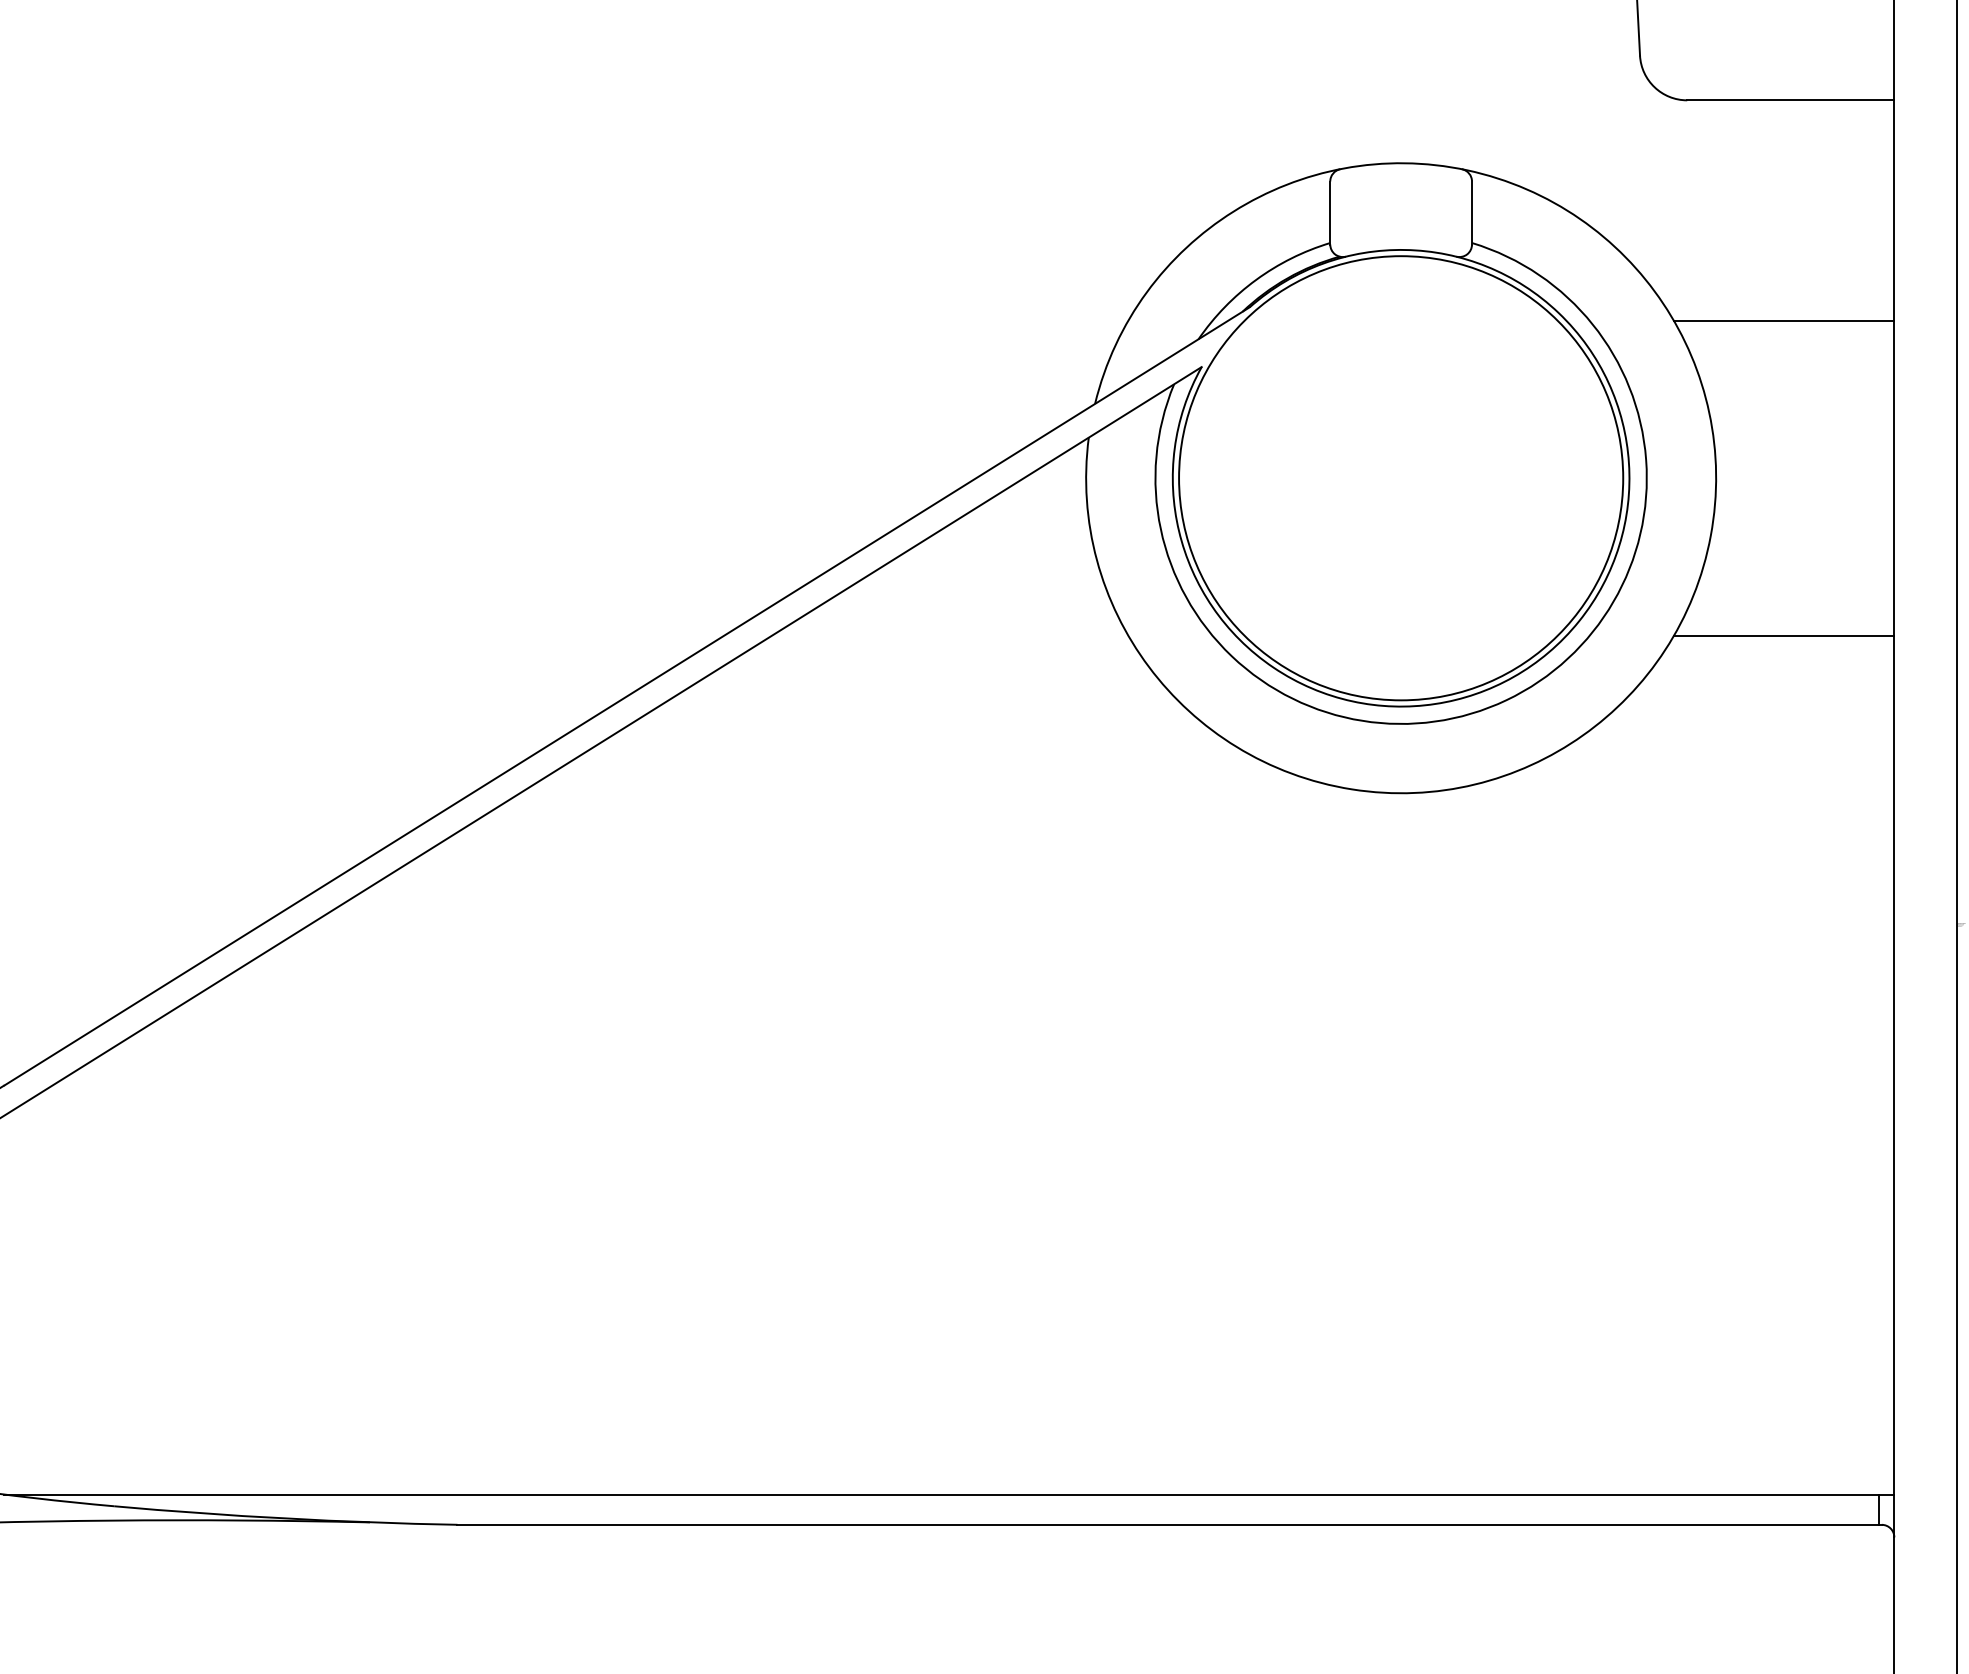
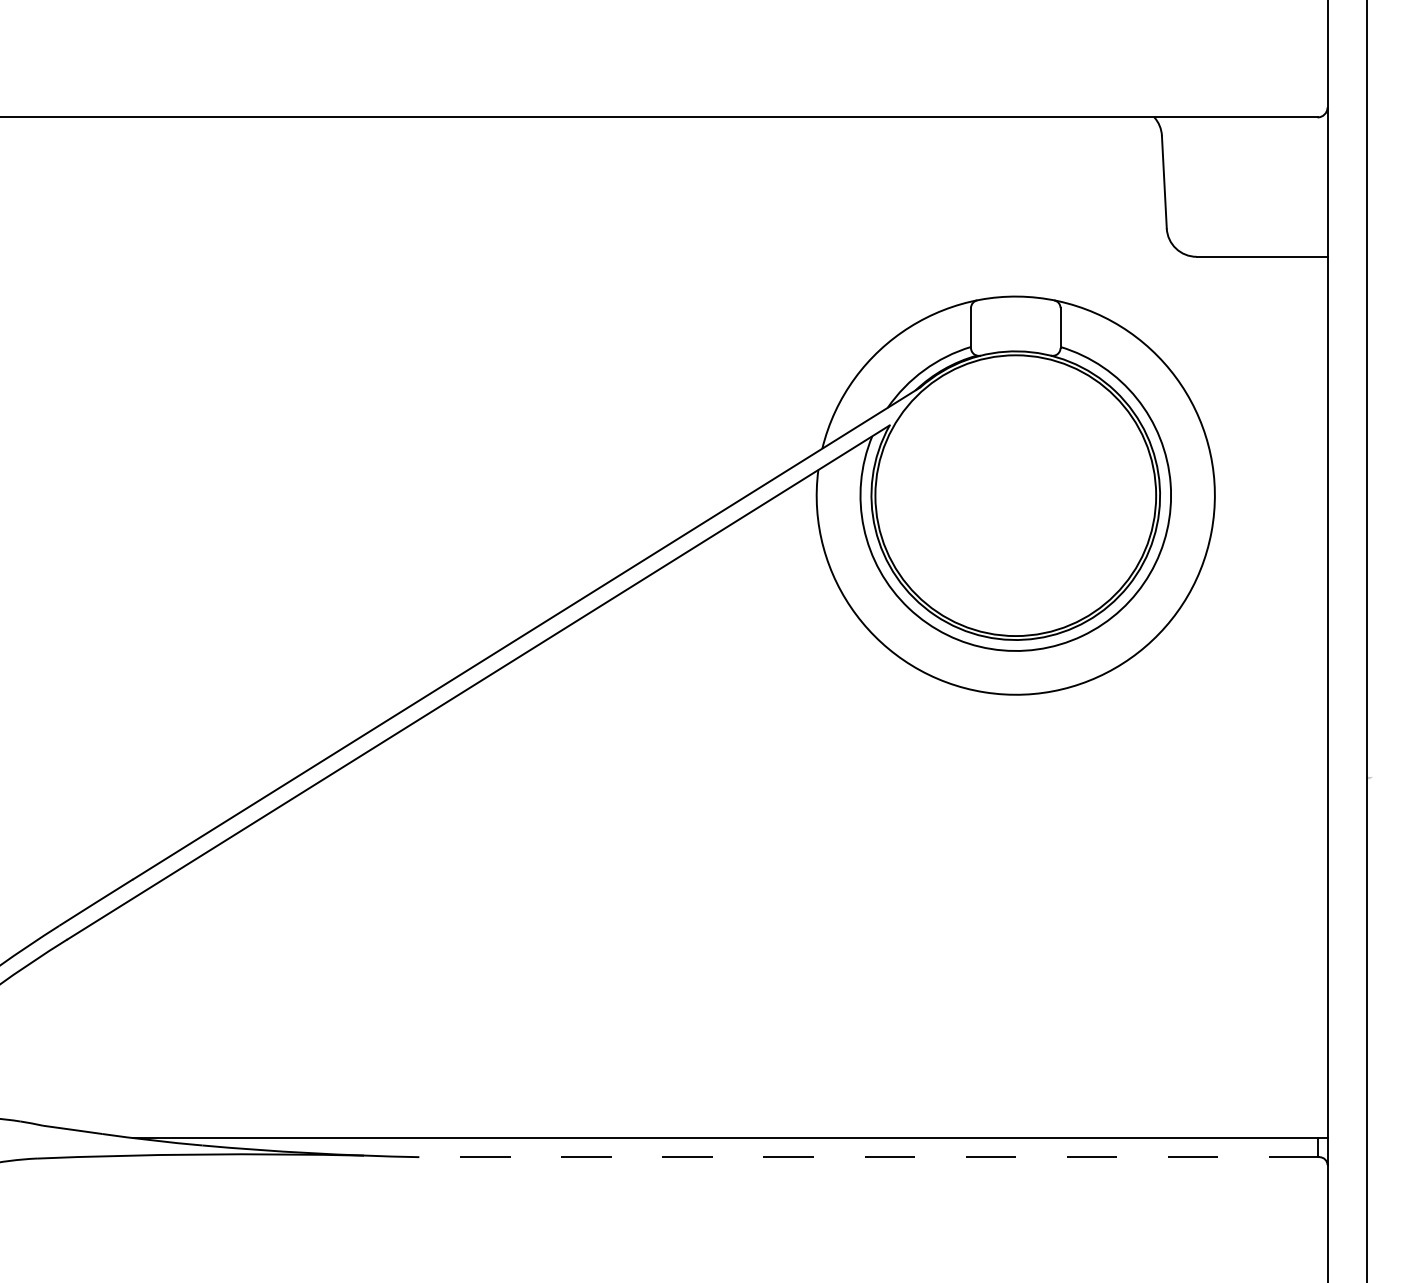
line: (1783, 321) -> (1257, 396), removed
line: (1783, 636) -> (1257, 595), removed
line: (1168, 1525) -> (868, 1157), solid -> dashed

